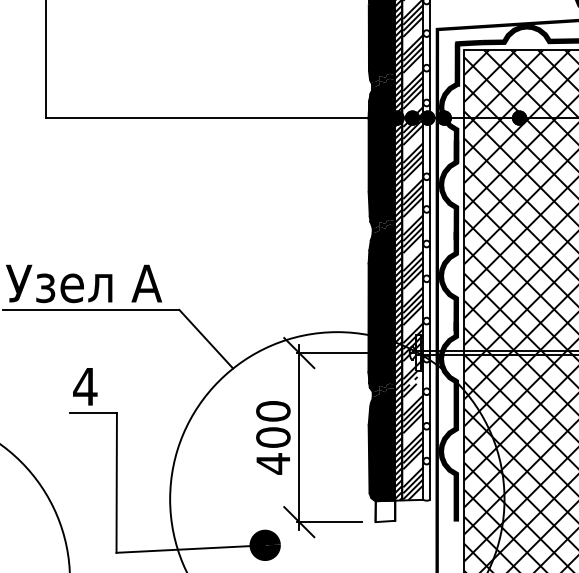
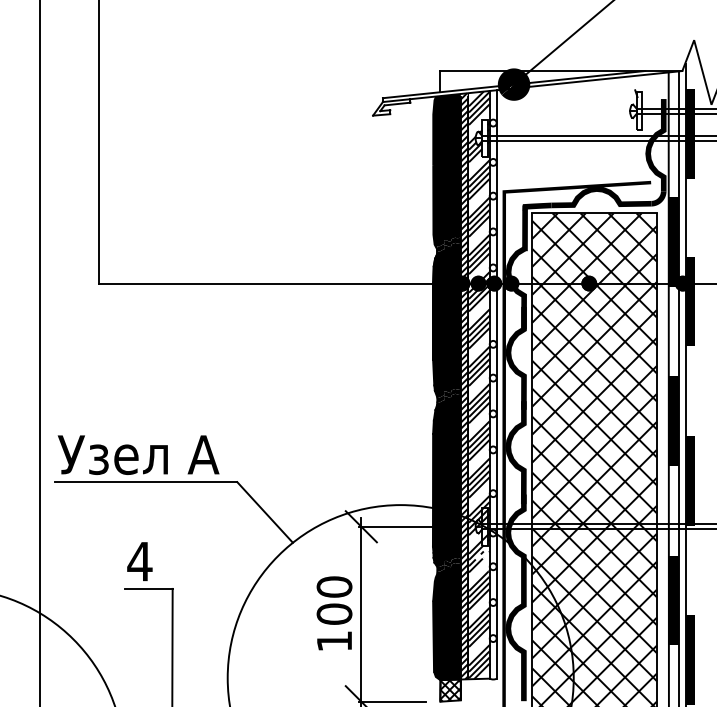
text: (273, 463) -> (334, 641), 400 -> 100
hatch: (385, 511) -> (450, 690), added

